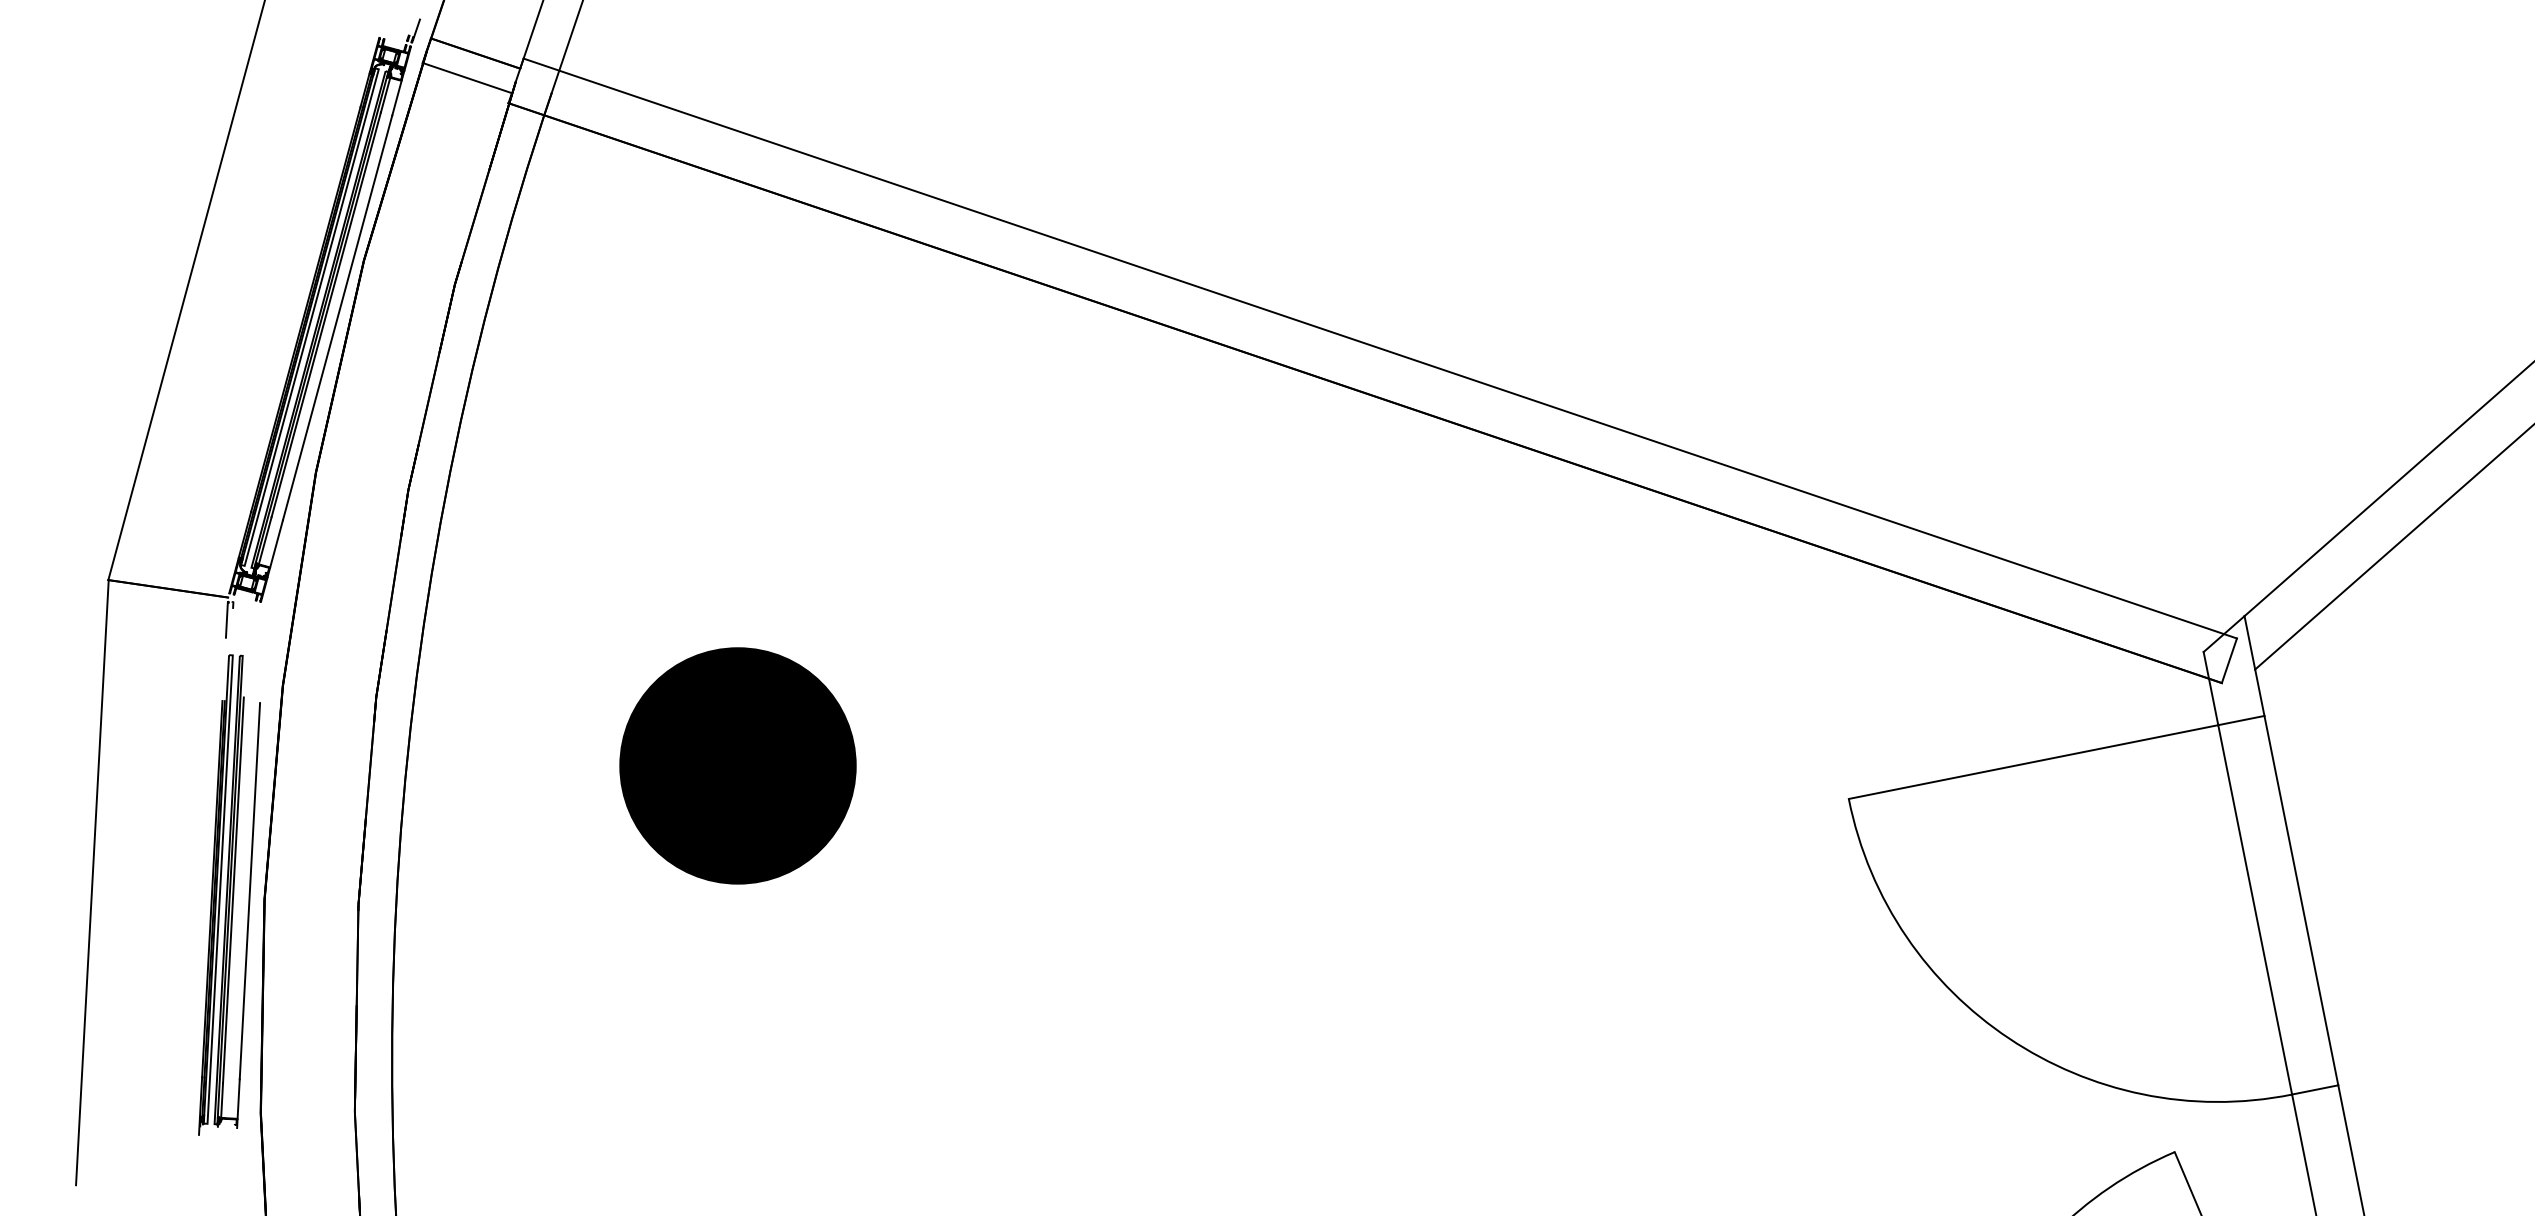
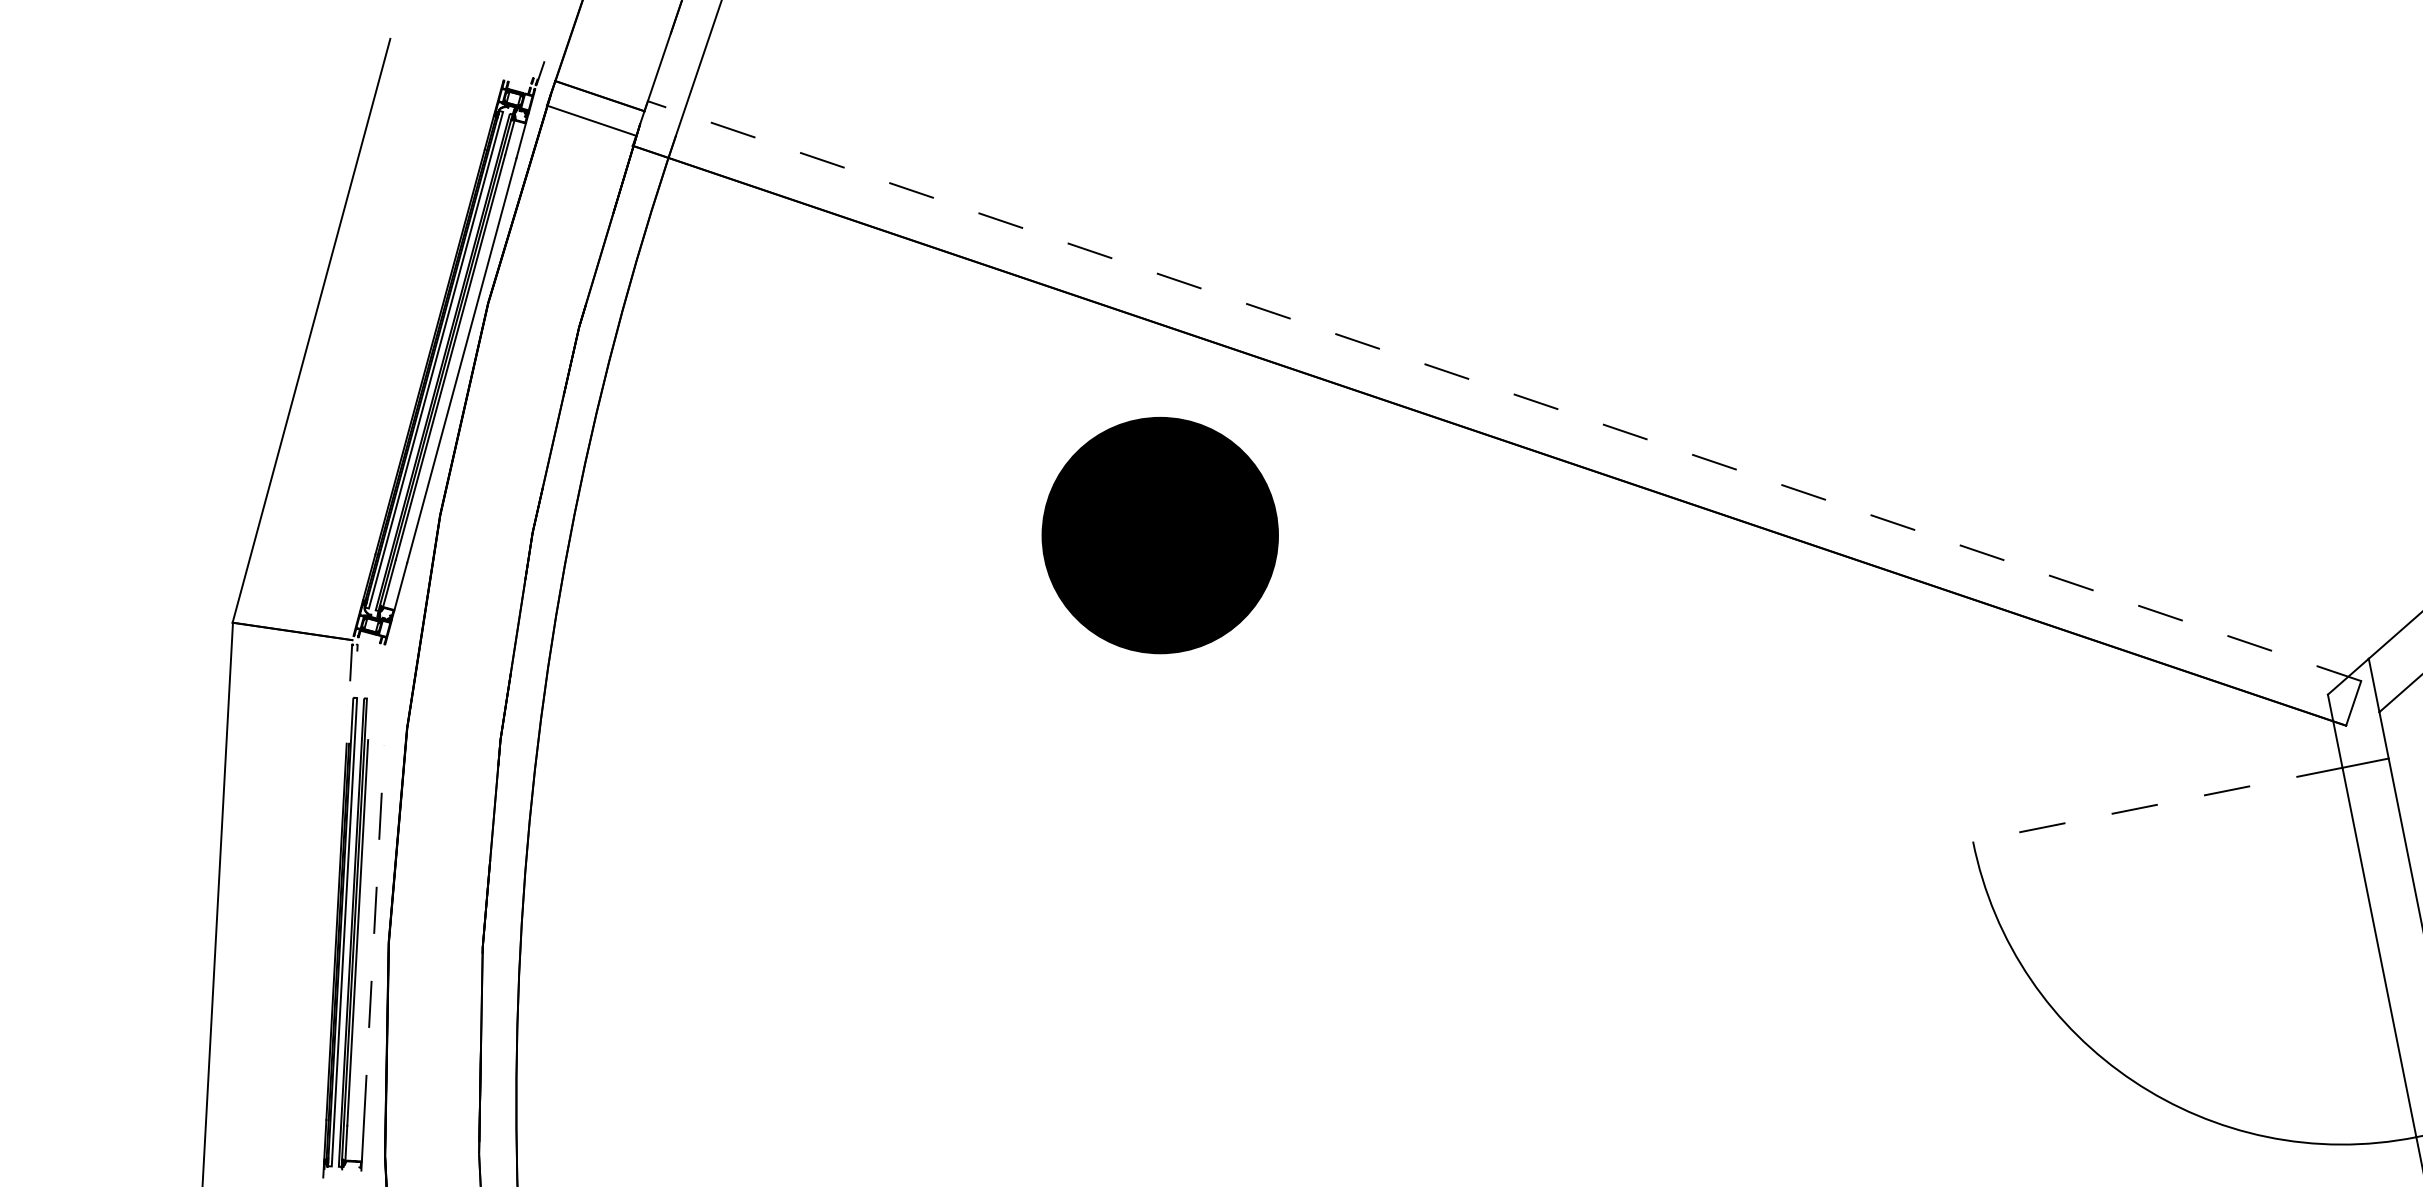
line: (1379, 348) -> (1503, 391), solid -> dashed
line: (2033, 762) -> (2157, 805), solid -> dashed
part: (737, 765) -> (1159, 535), moved
line: (249, 890) -> (373, 933), solid -> dashed

